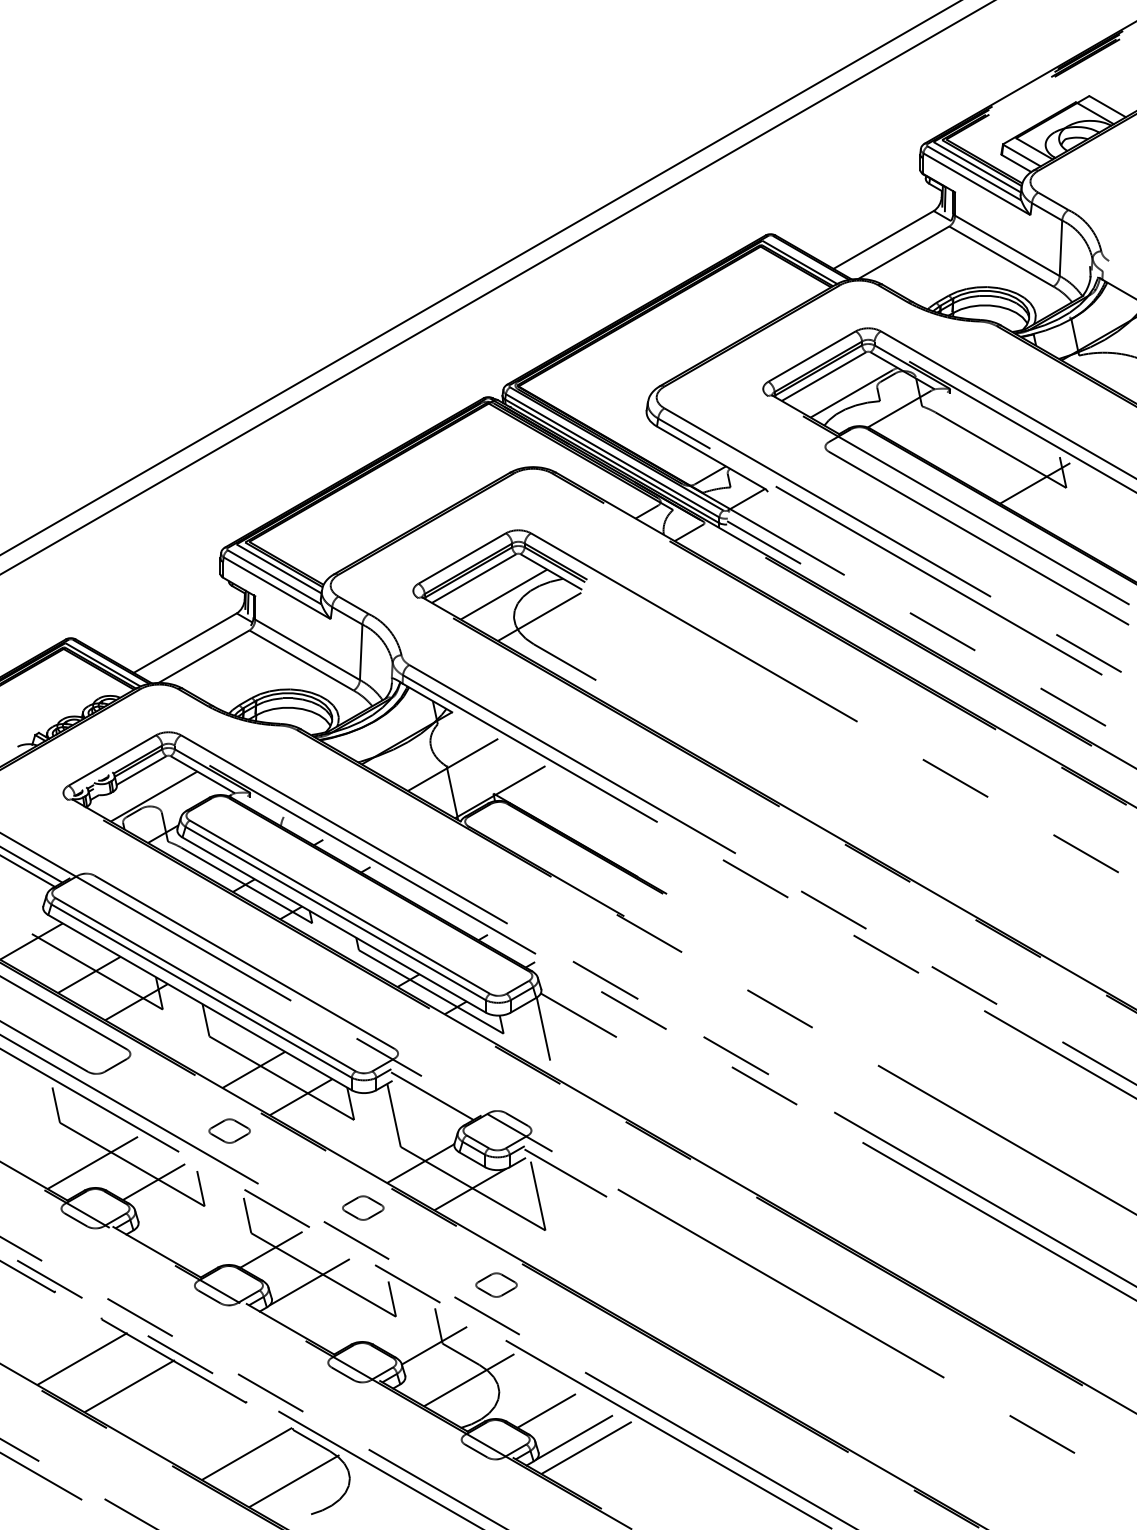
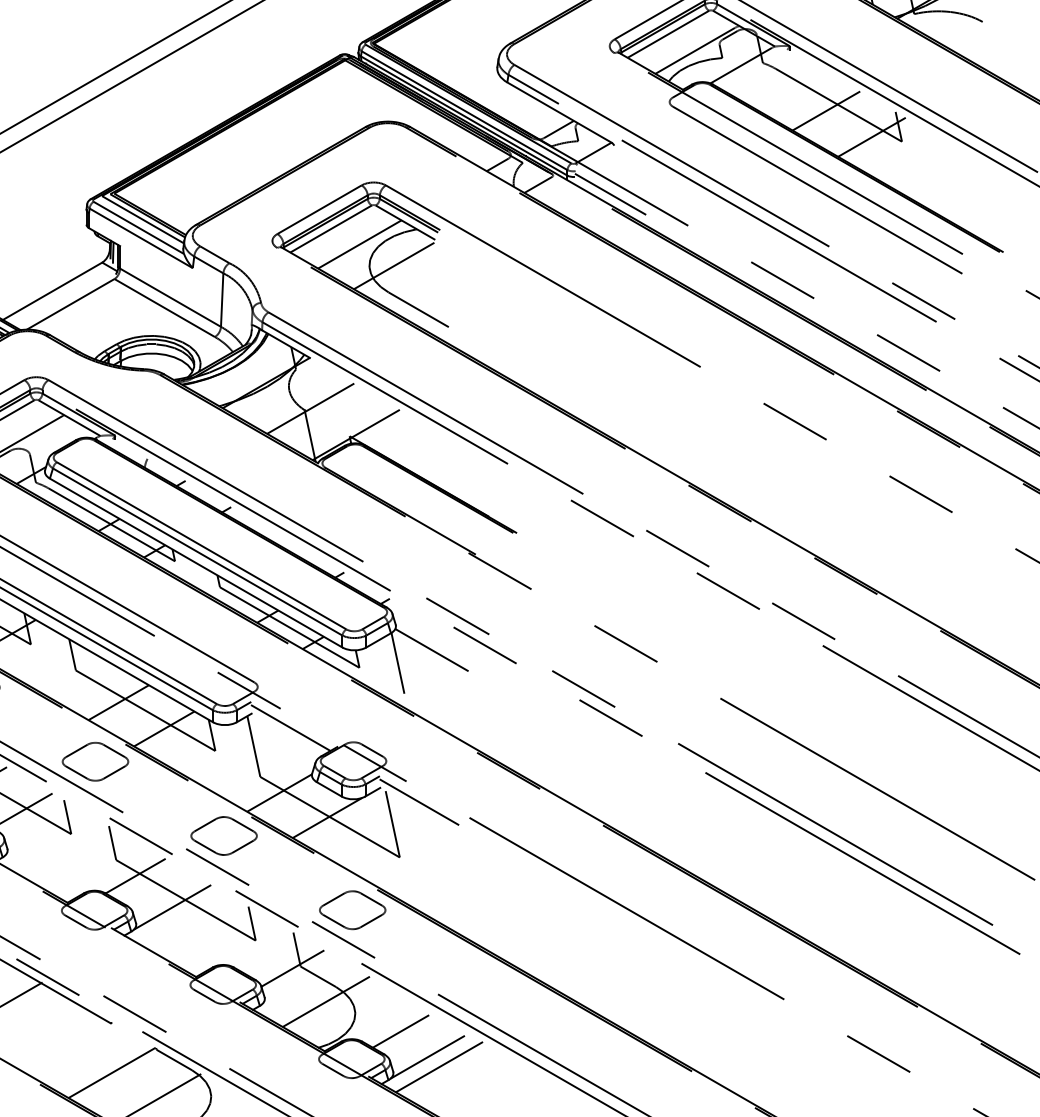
line: (987, 455) -> (825, 110), added
part: (229, 1130) -> (95, 761), size x1.67
part: (363, 1207) -> (224, 835), size x1.67
part: (496, 1284) -> (352, 909), size x1.67

